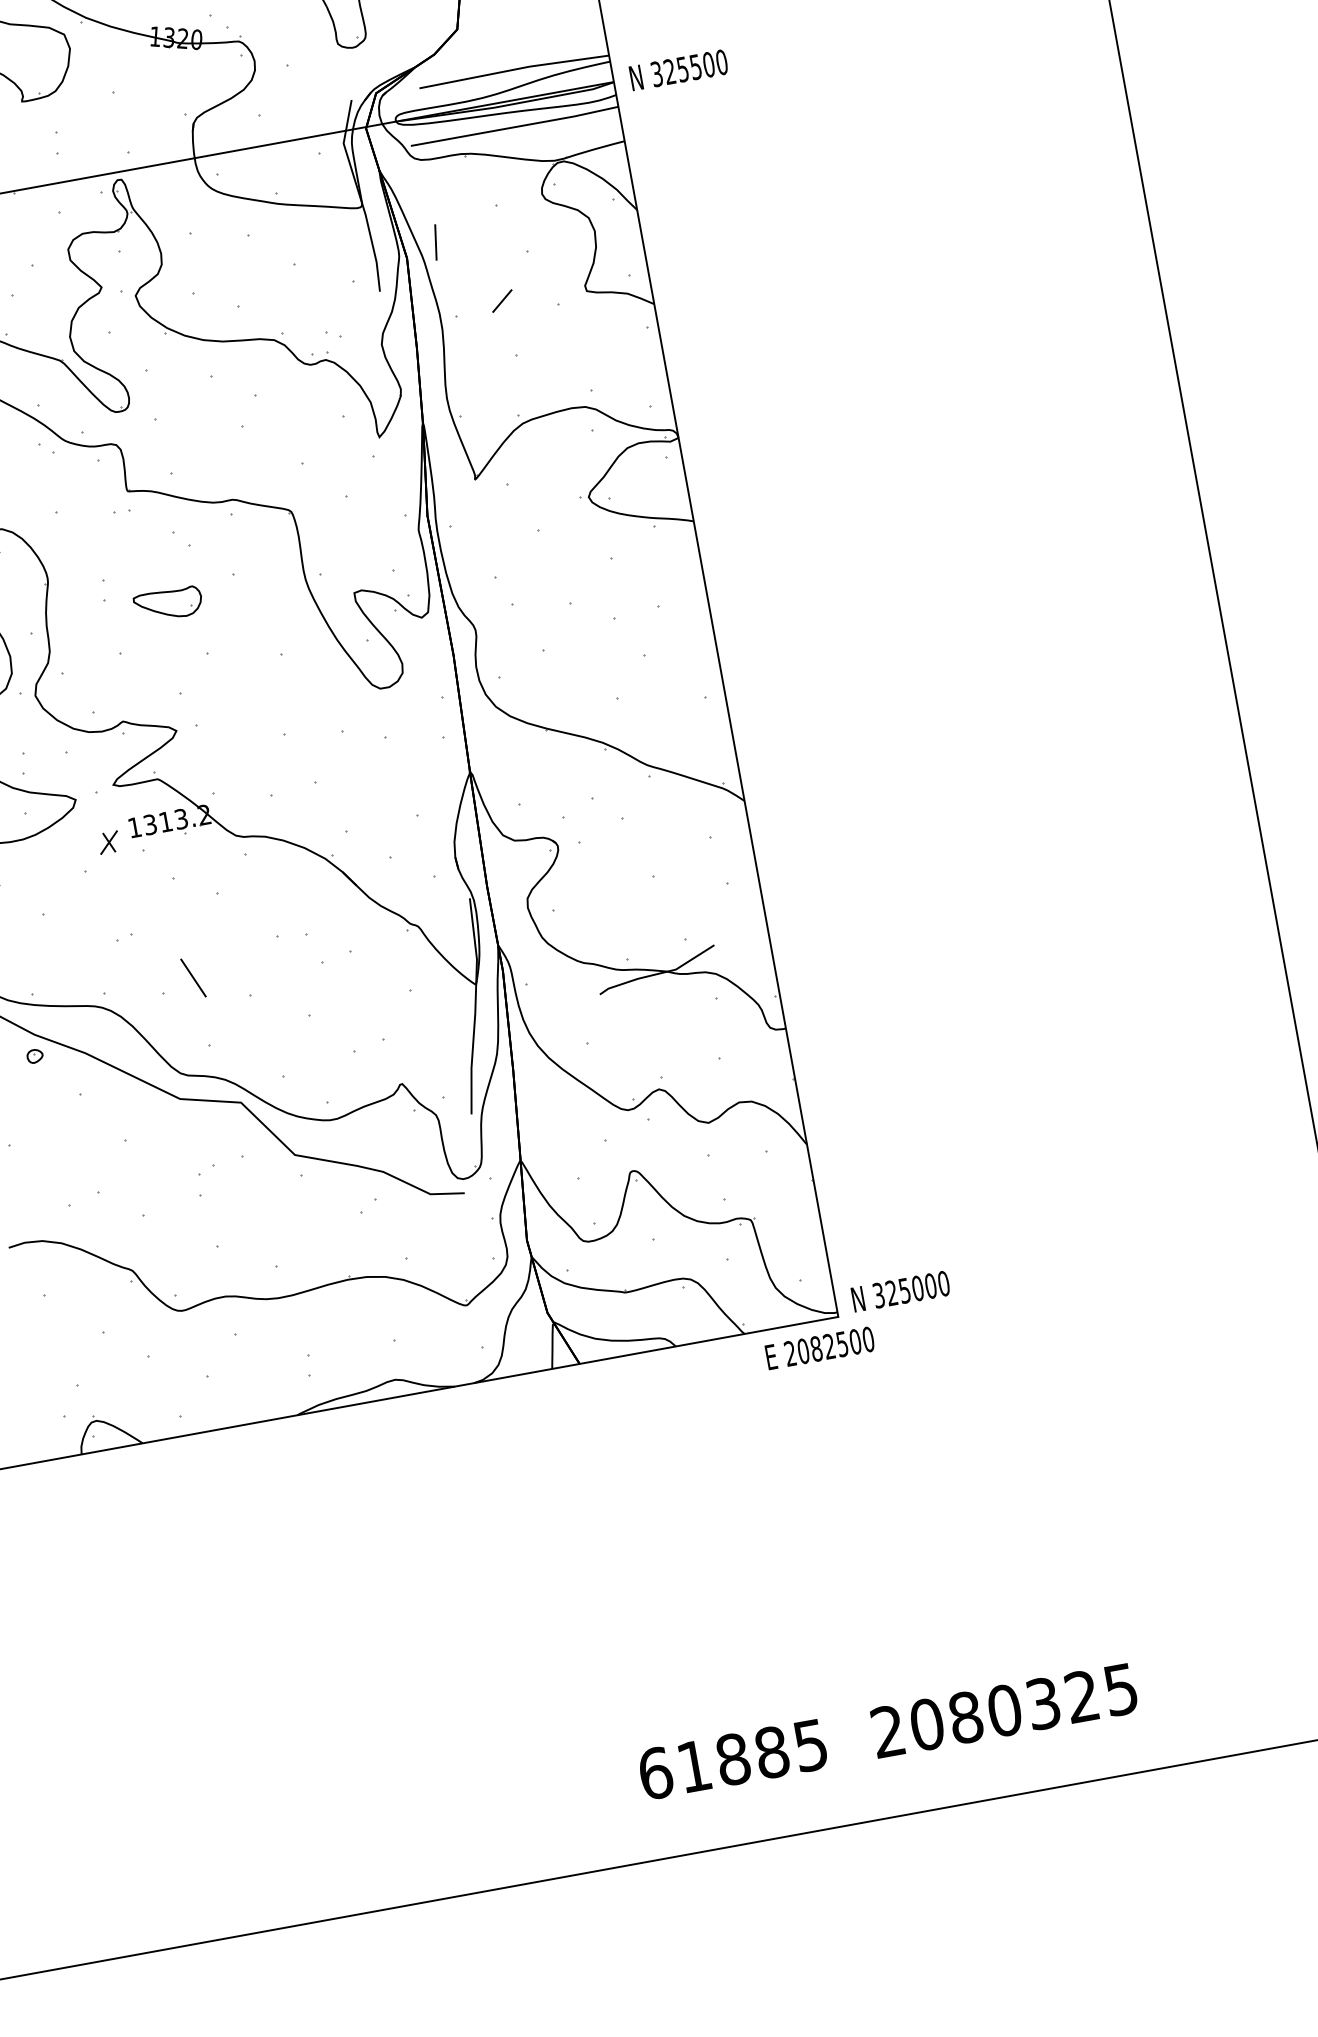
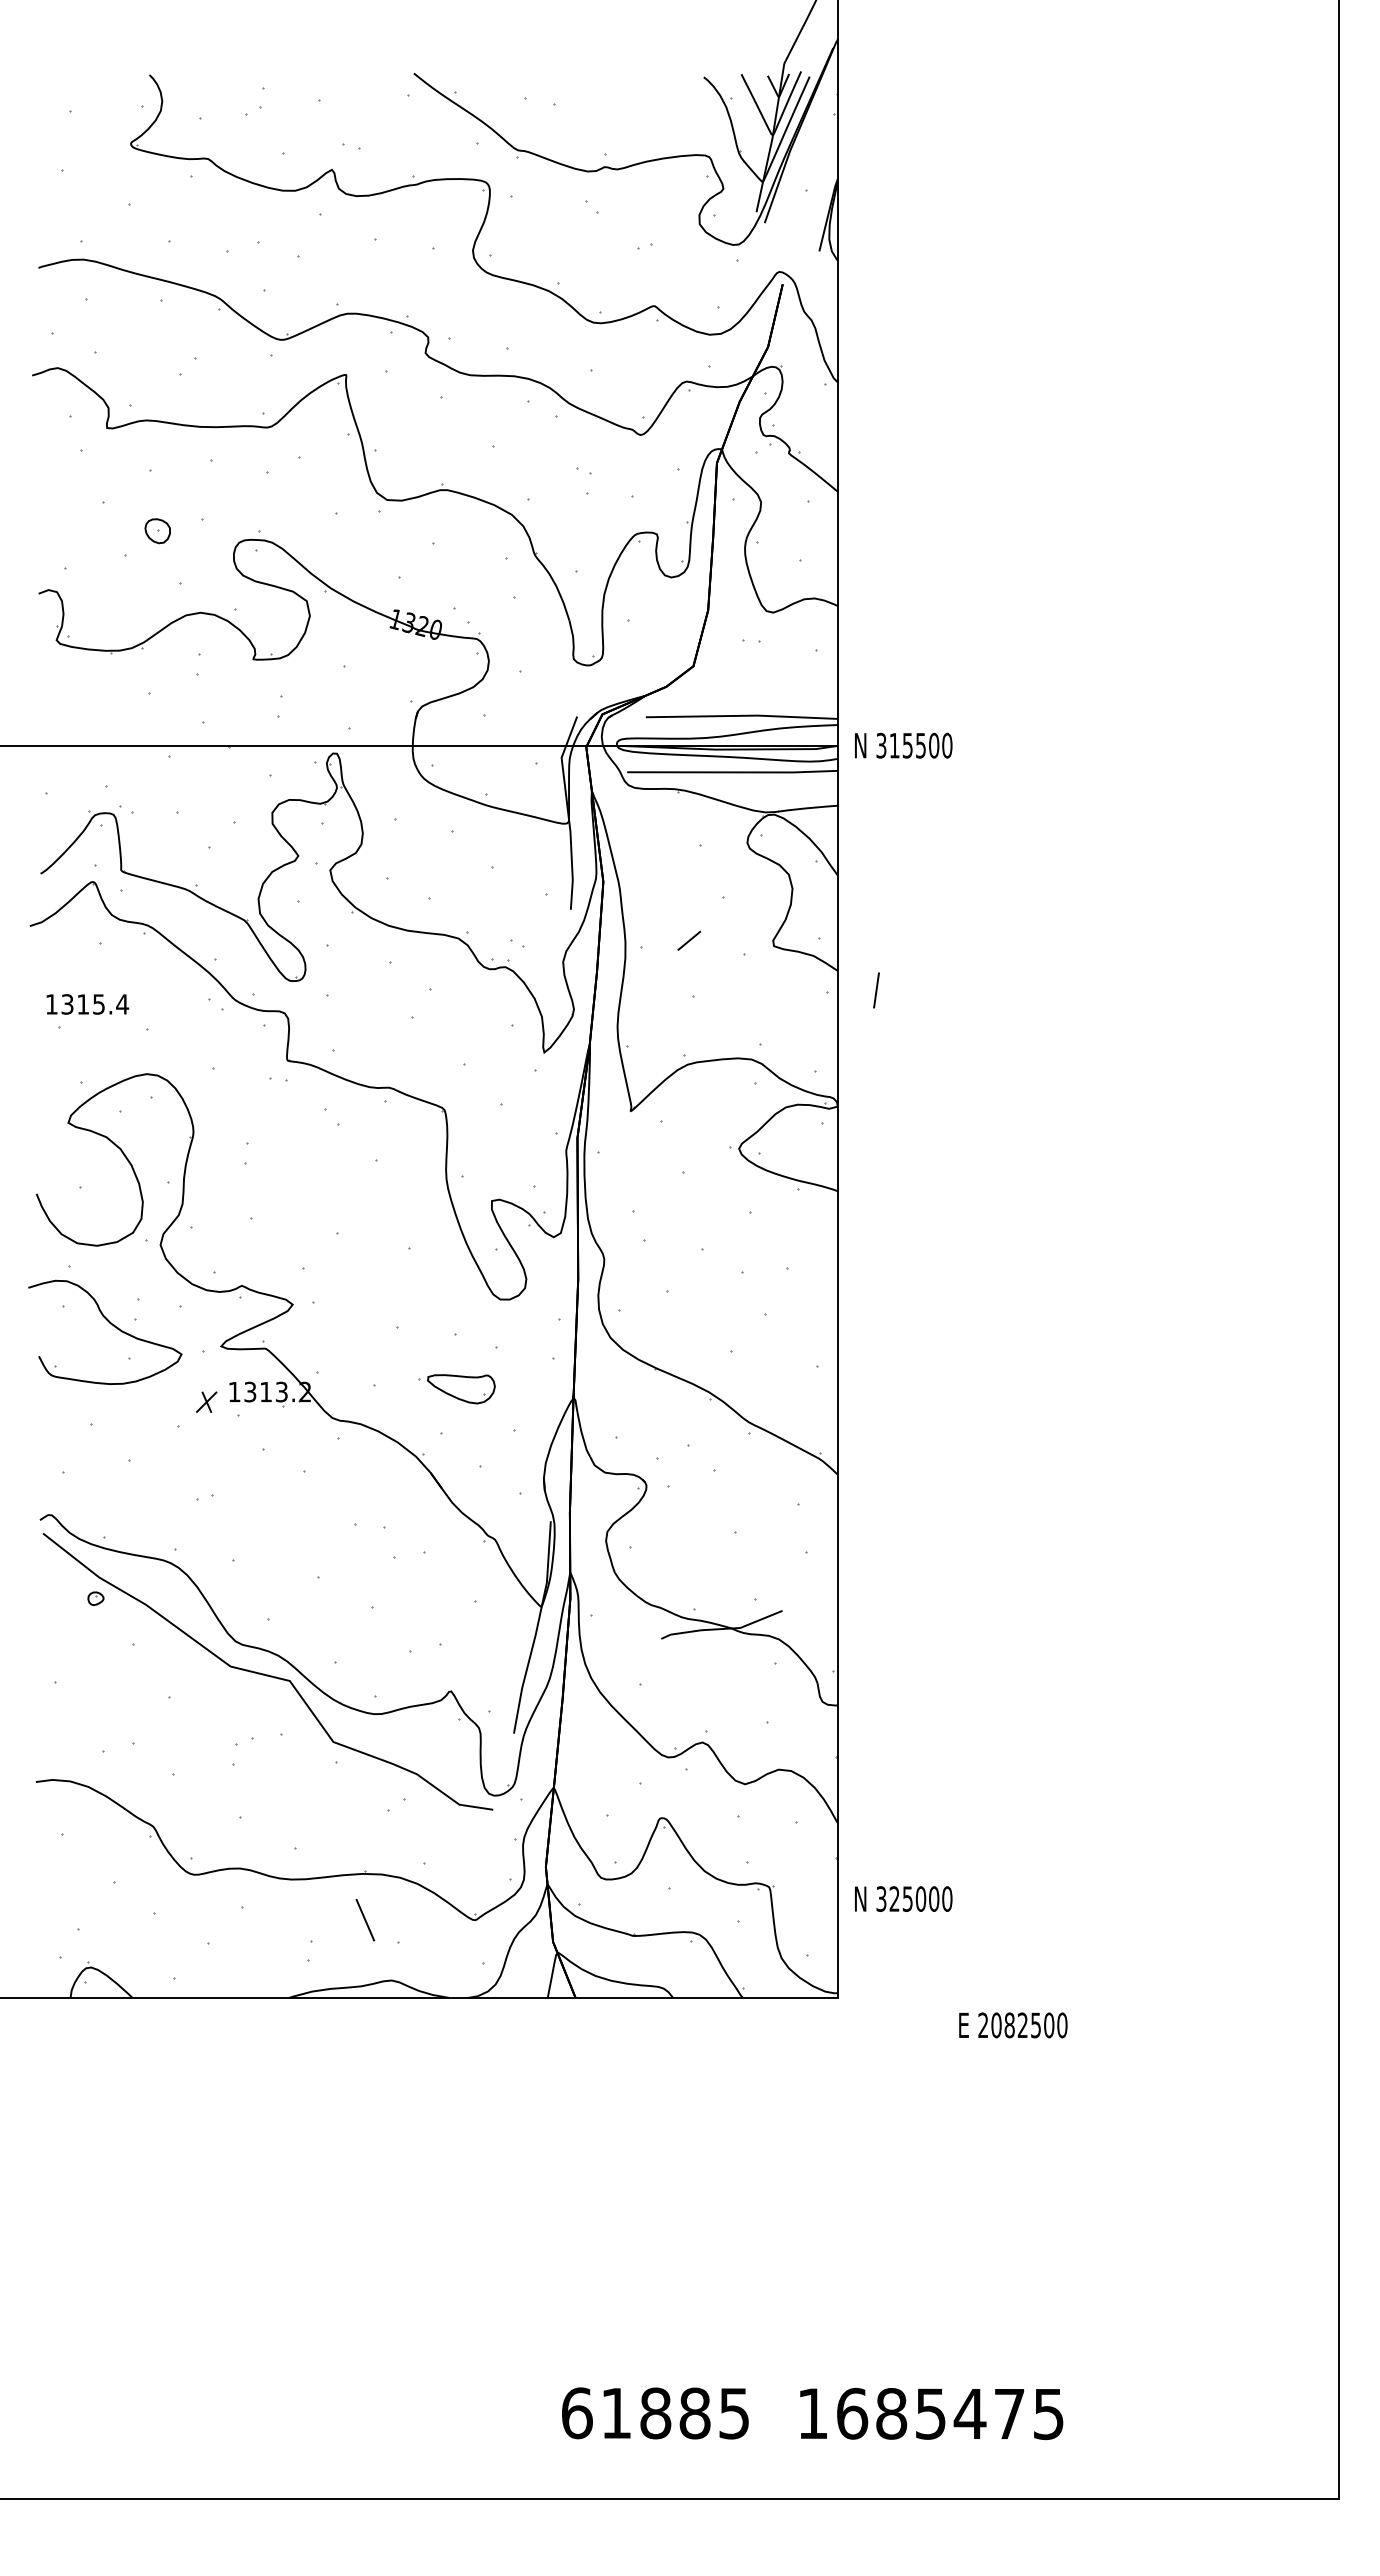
text: (669, 71) -> (894, 745), 325500 -> 315500
line: (435, 242) -> (876, 990), moved
part: (168, 604) -> (461, 1389), moved
line: (193, 978) -> (365, 1920), moved
text: (900, 1291) -> (903, 1898), moved
text: (820, 1348) -> (1013, 2025), moved
text: (985, 1713) -> (911, 2413), 2080325 -> 1685475

